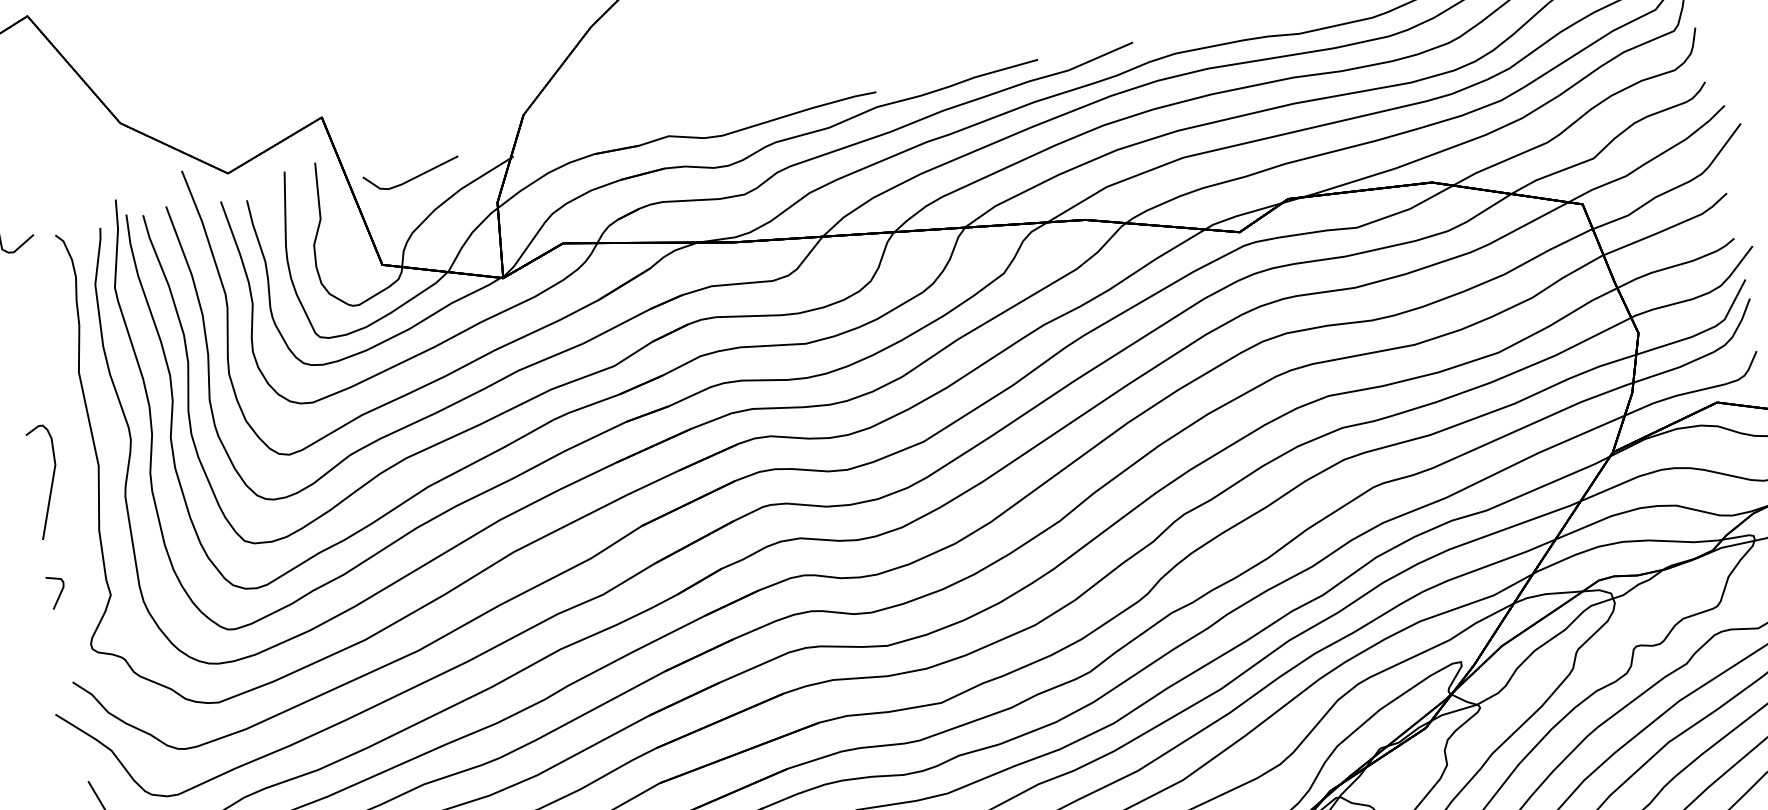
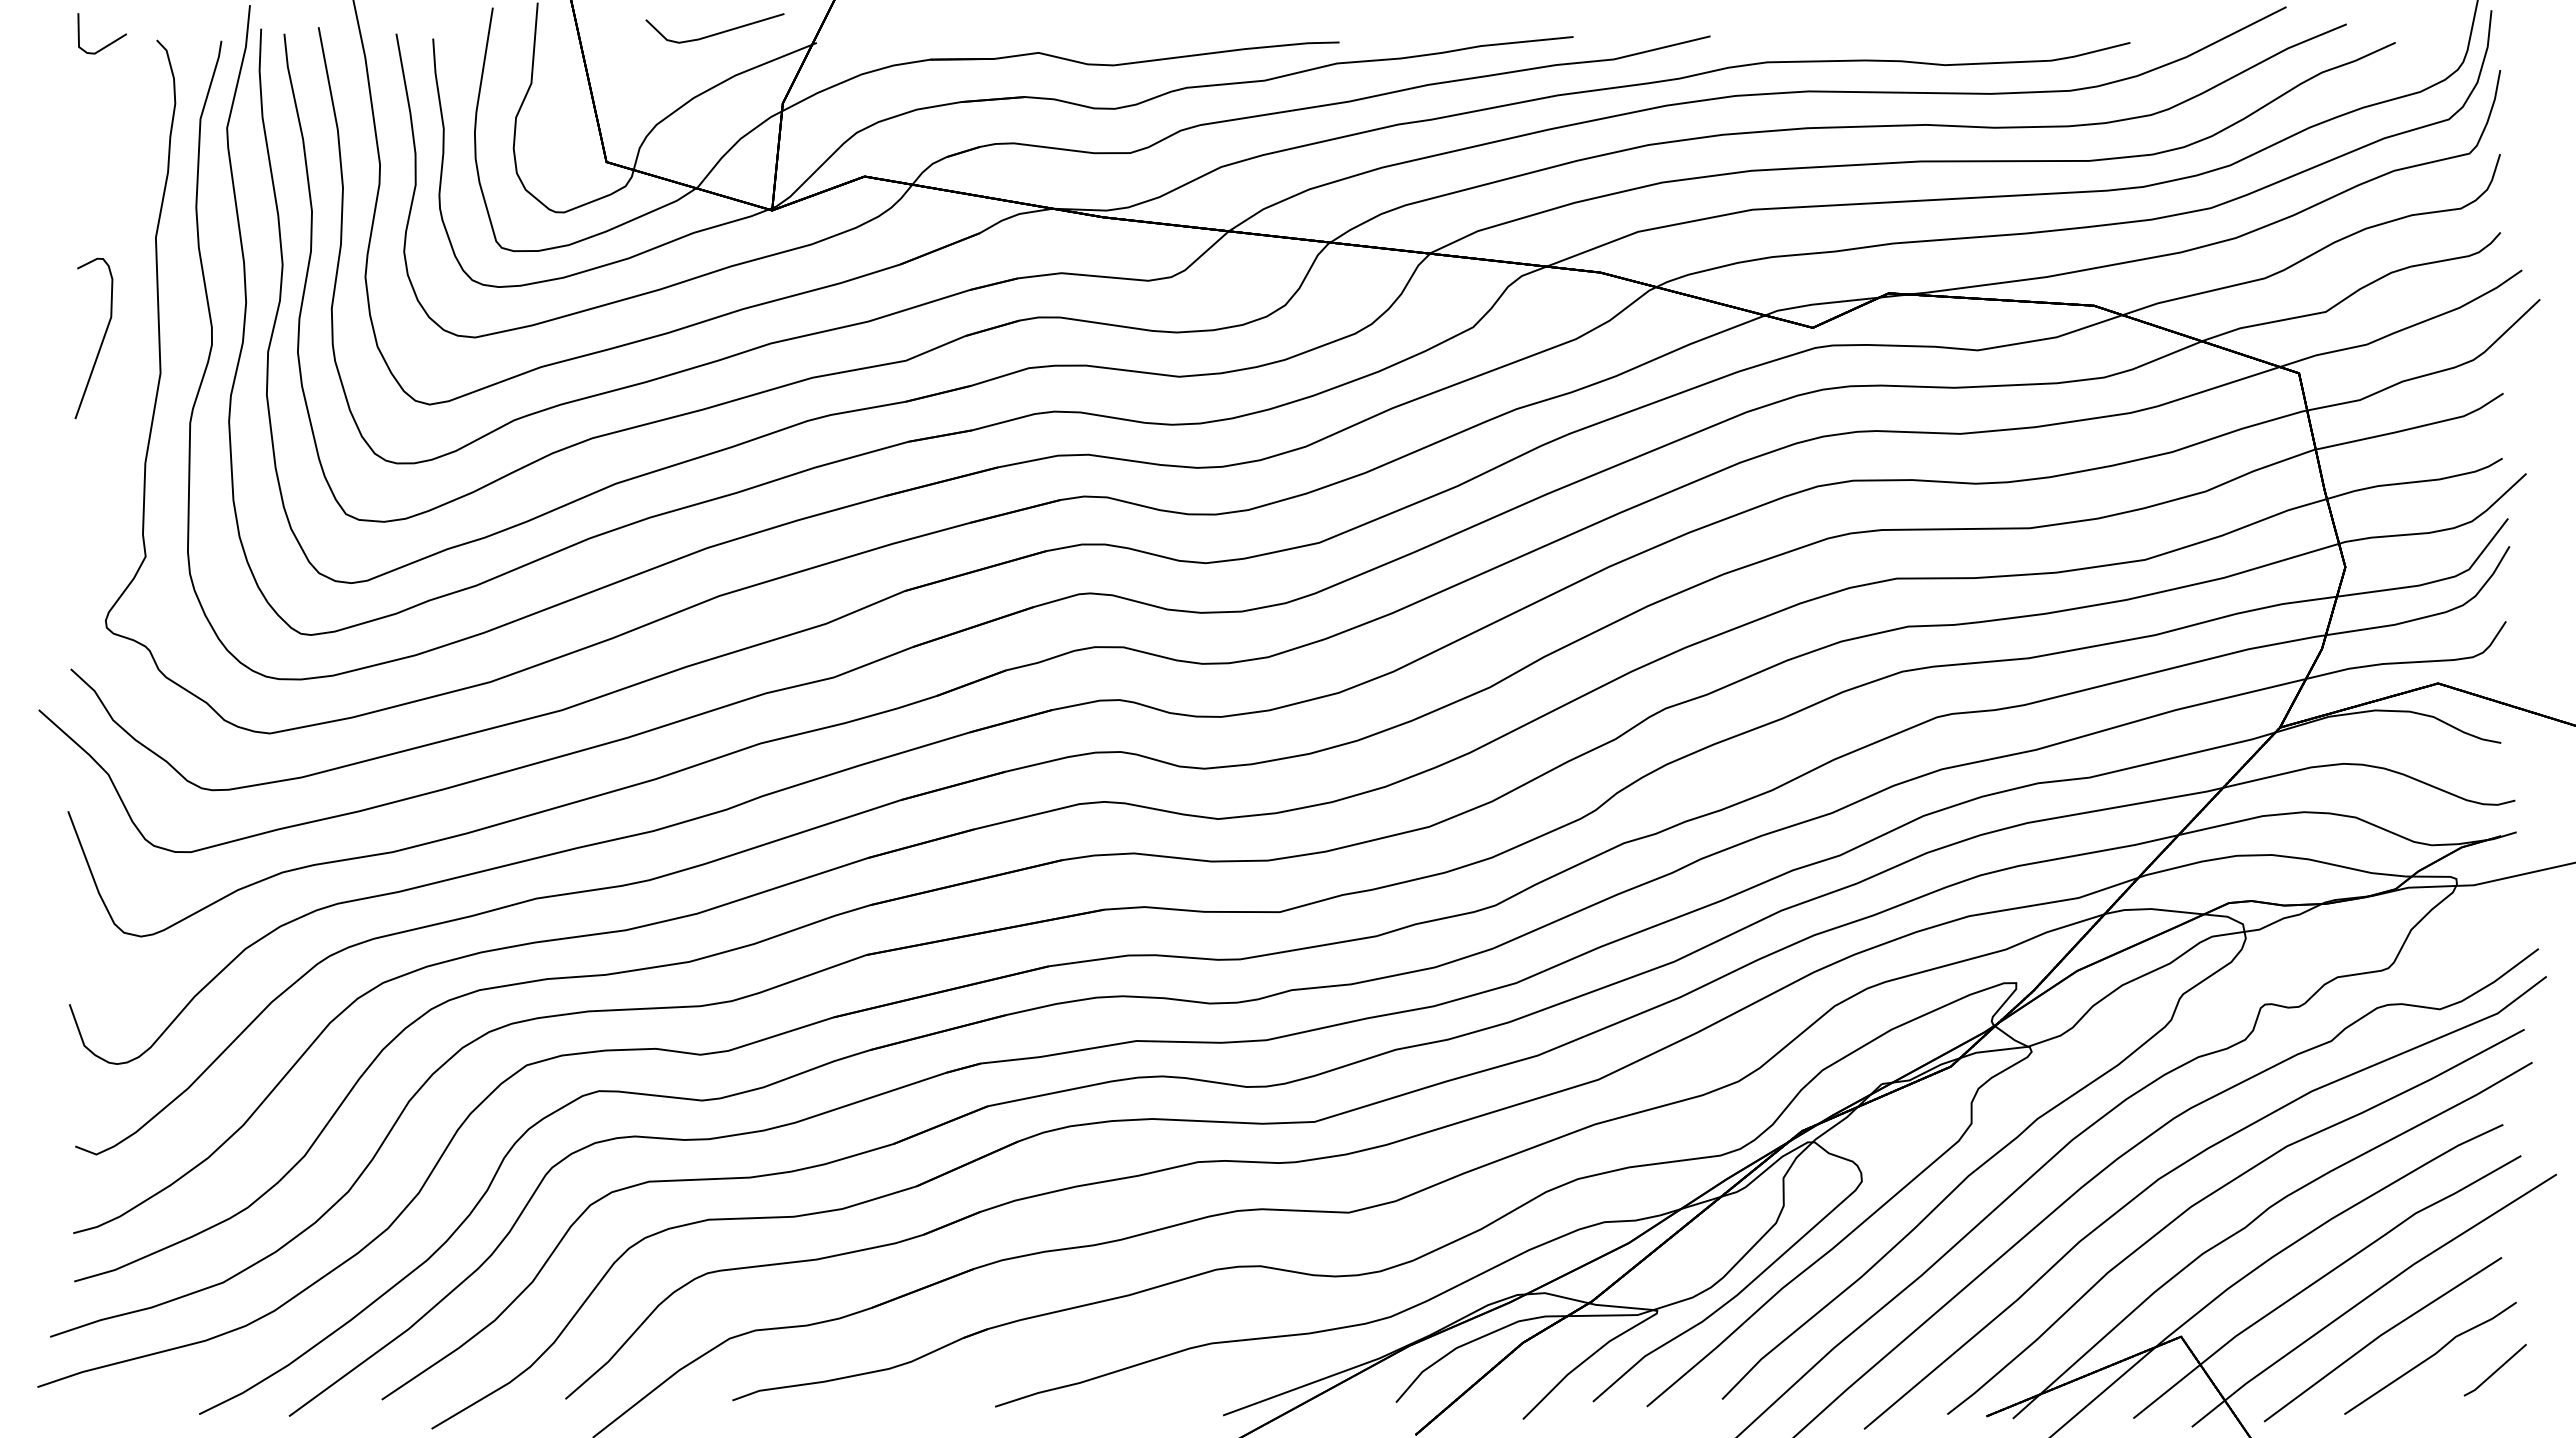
line: (414, 177) -> (717, 32), moved
curve: (51, 483) -> (101, 341), moved
line: (59, 593) -> (74, 542), removed

